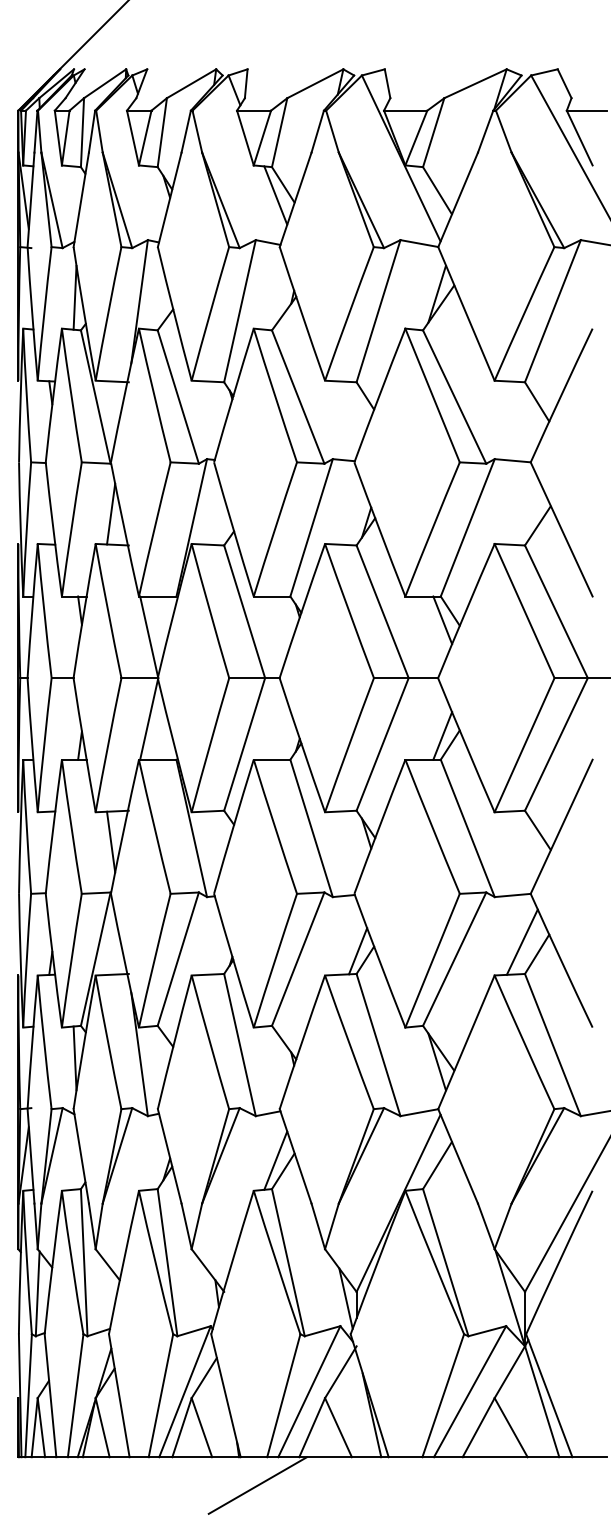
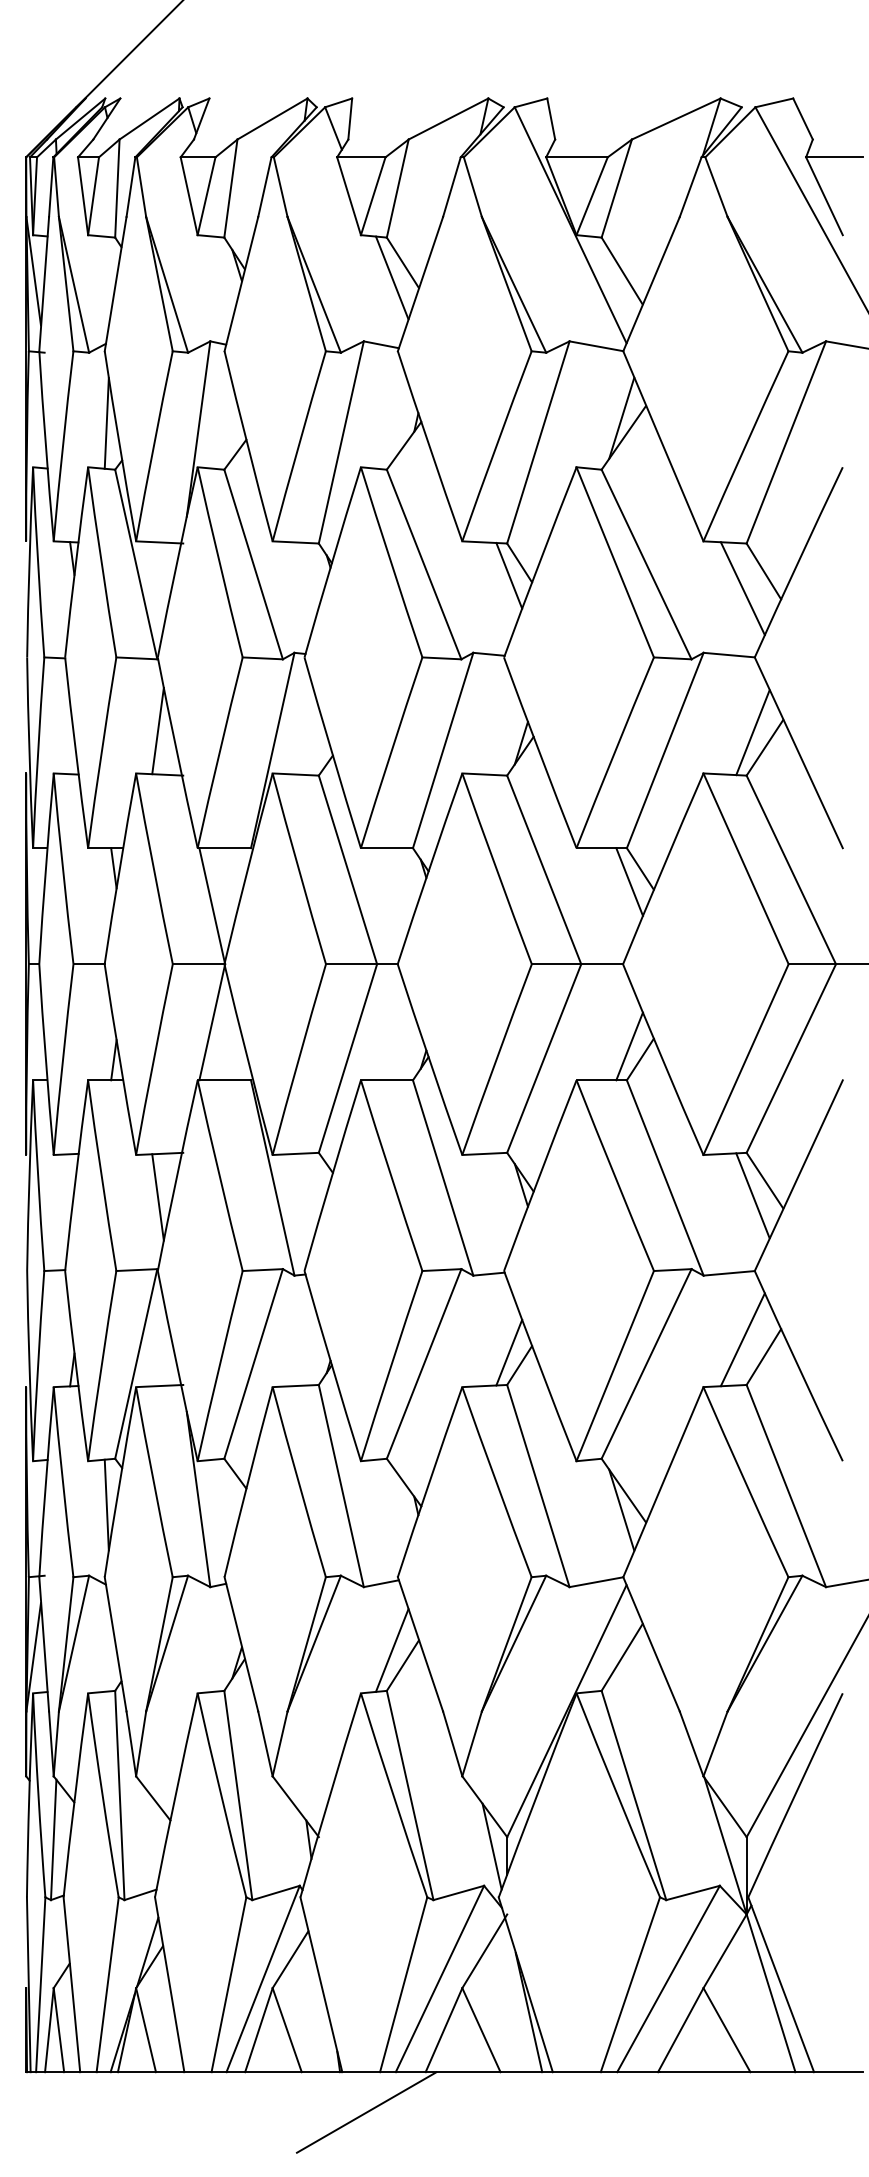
line: (358, 404) -> (509, 575), added
line: (522, 413) -> (742, 588), added
line: (529, 515) -> (752, 732), added
line: (529, 840) -> (752, 1195), added

